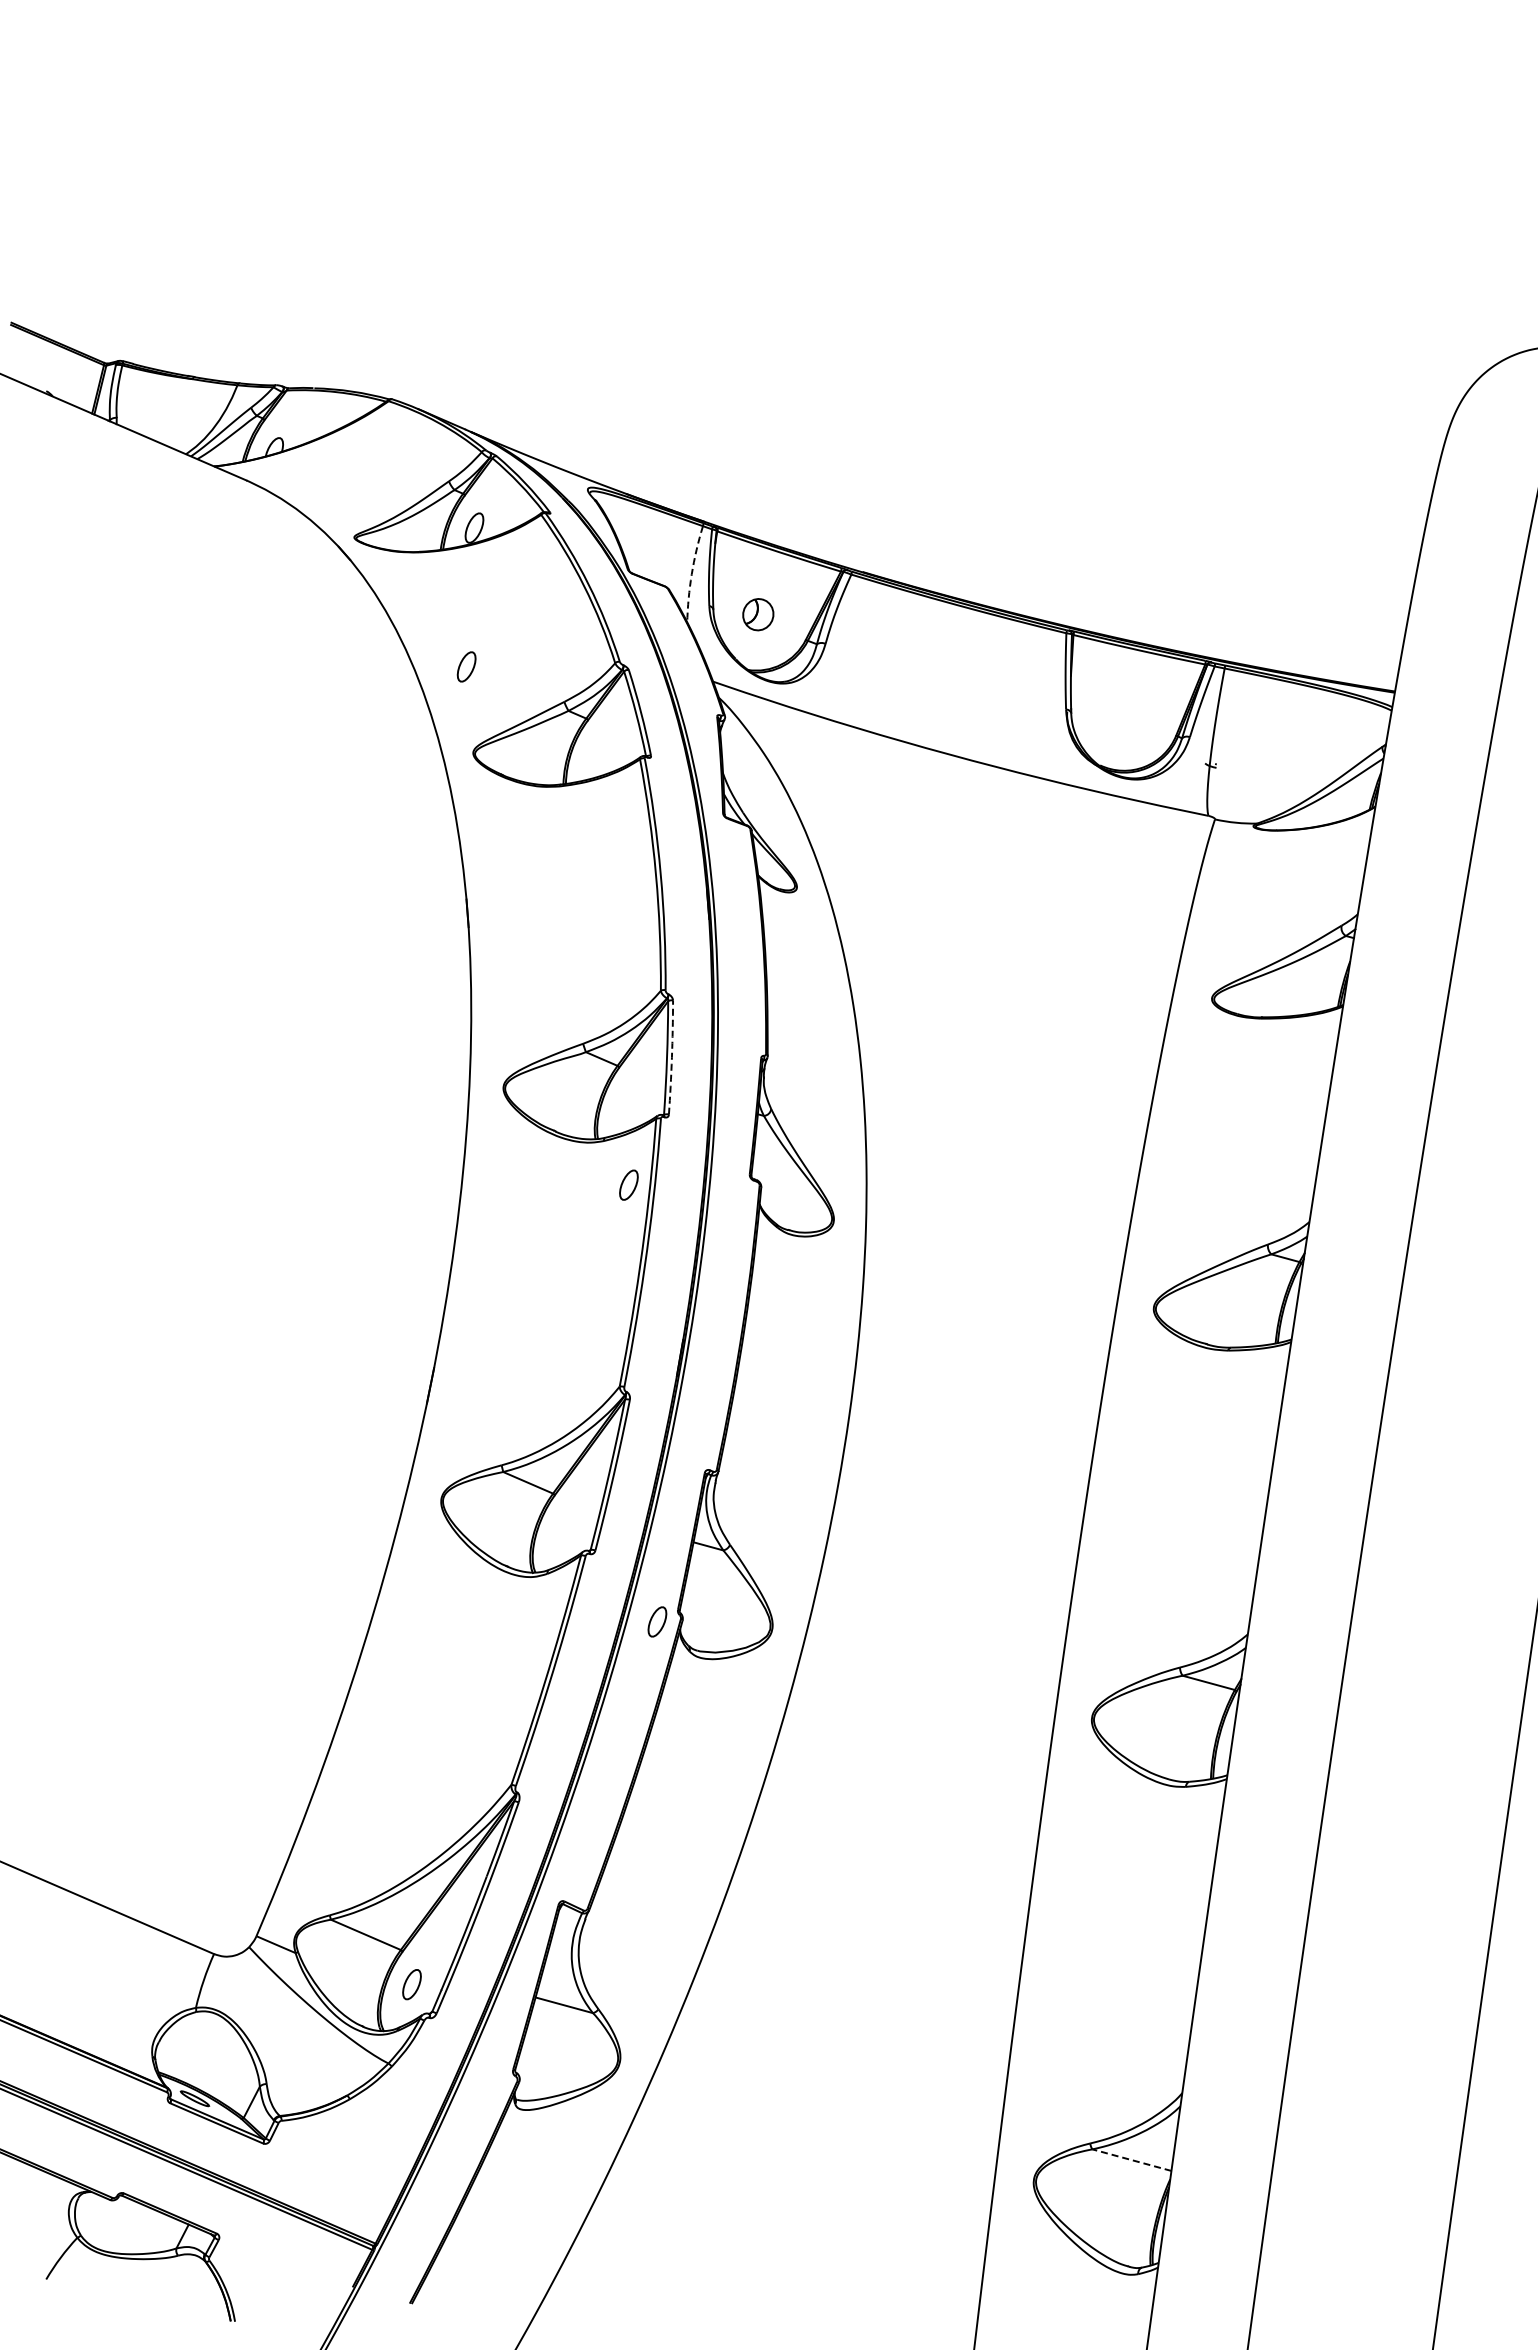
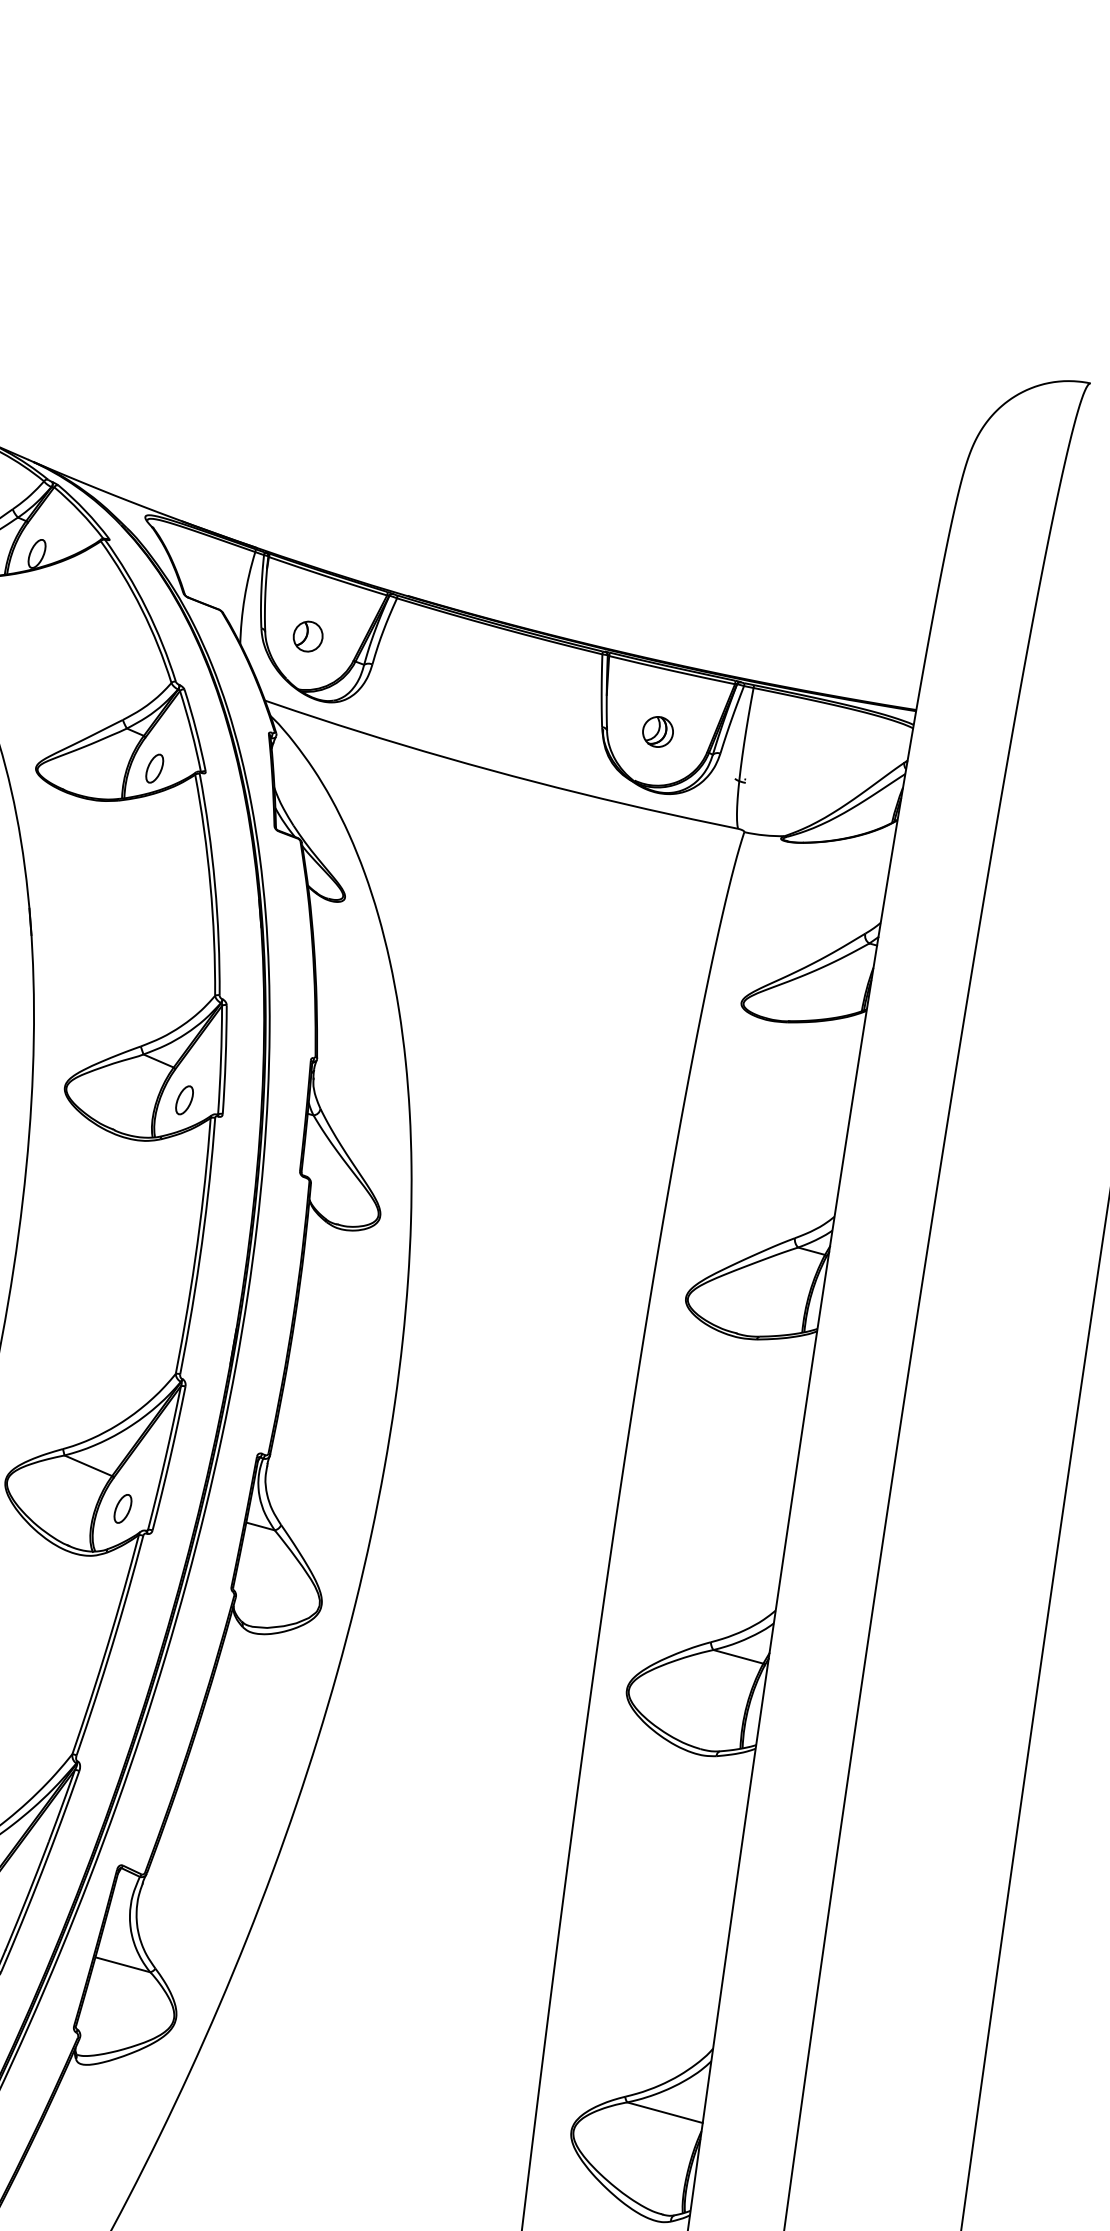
arc: (691, 574) -> (244, 598), dashed -> solid
part: (466, 666) -> (154, 768), moved
part: (1124, 714) -> (657, 731), added
arc: (671, 1057) -> (225, 1059), dashed -> solid
part: (628, 1184) -> (184, 1099), moved
part: (657, 1621) -> (123, 1508), moved
line: (1131, 2160) -> (664, 2113), dashed -> solid

